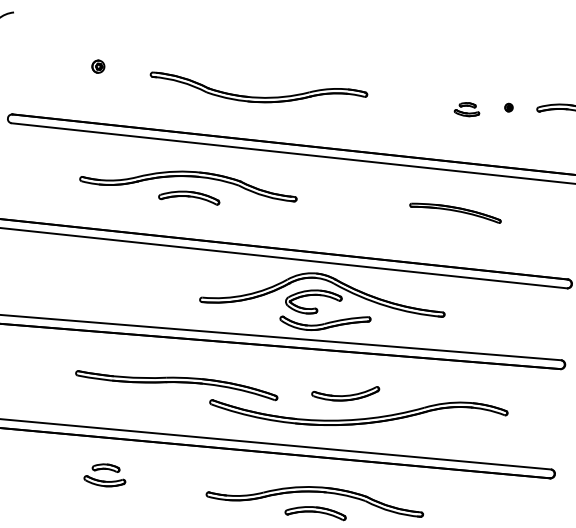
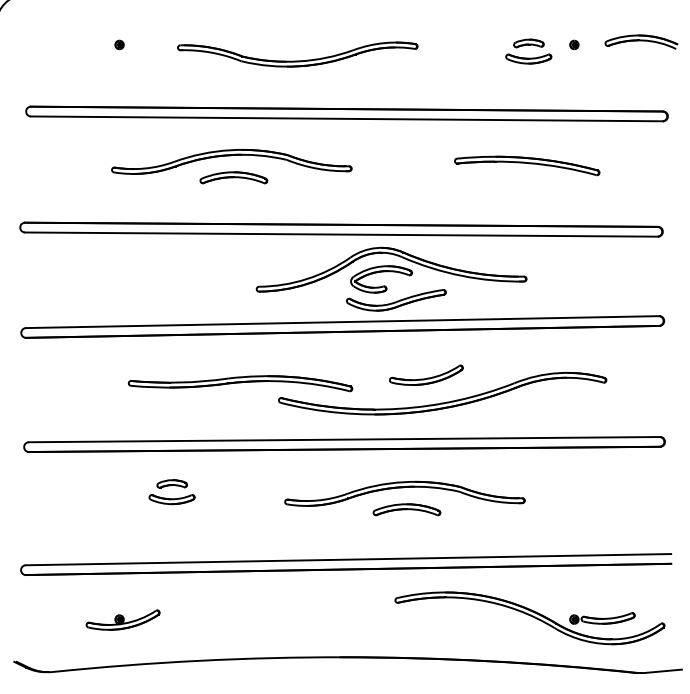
part: (98, 66) -> (119, 44), size x0.62
part: (466, 109) -> (528, 51), size x1.67
part: (455, 212) -> (527, 165), size x1.43

